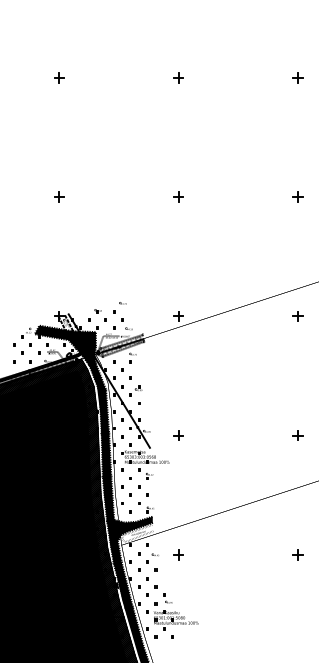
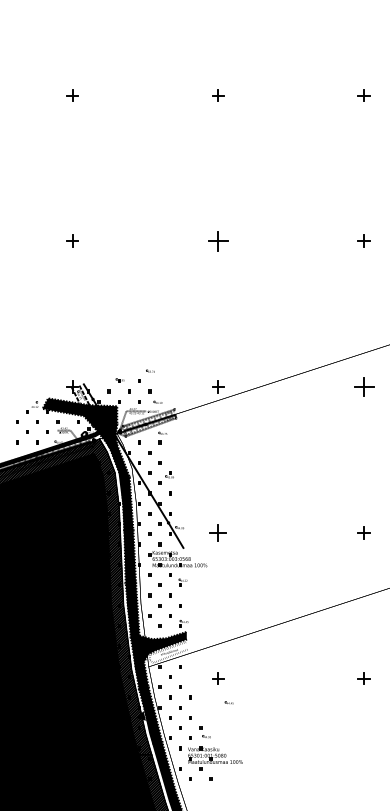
part: (178, 196) -> (218, 240), size x1.6
part: (297, 315) -> (363, 386), size x1.6
part: (178, 435) -> (218, 532), size x1.4
part: (155, 554) -> (228, 702), moved

